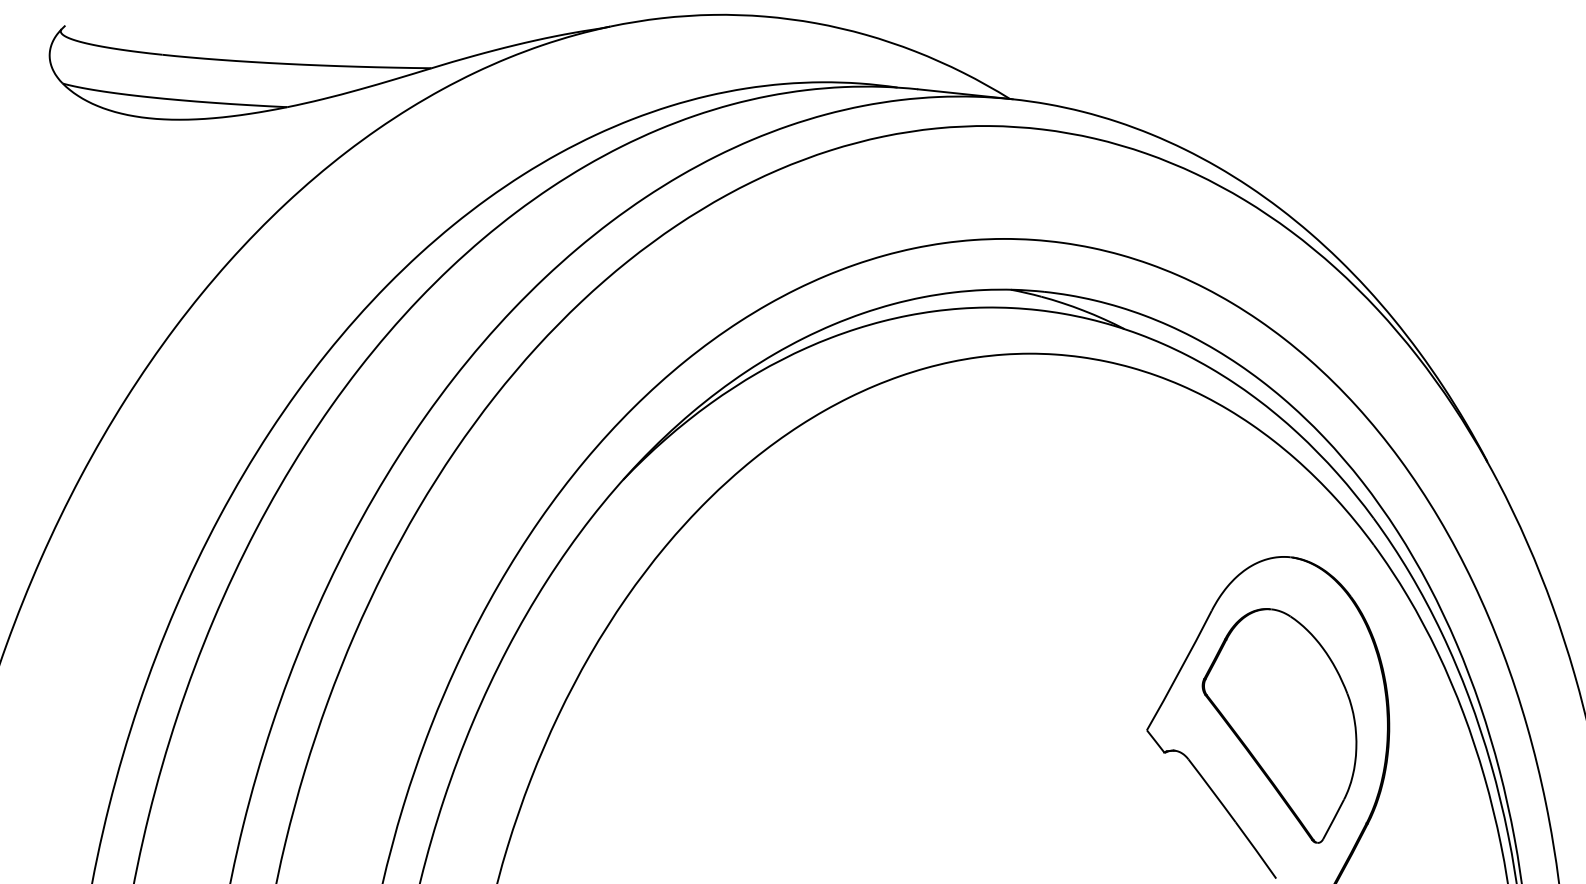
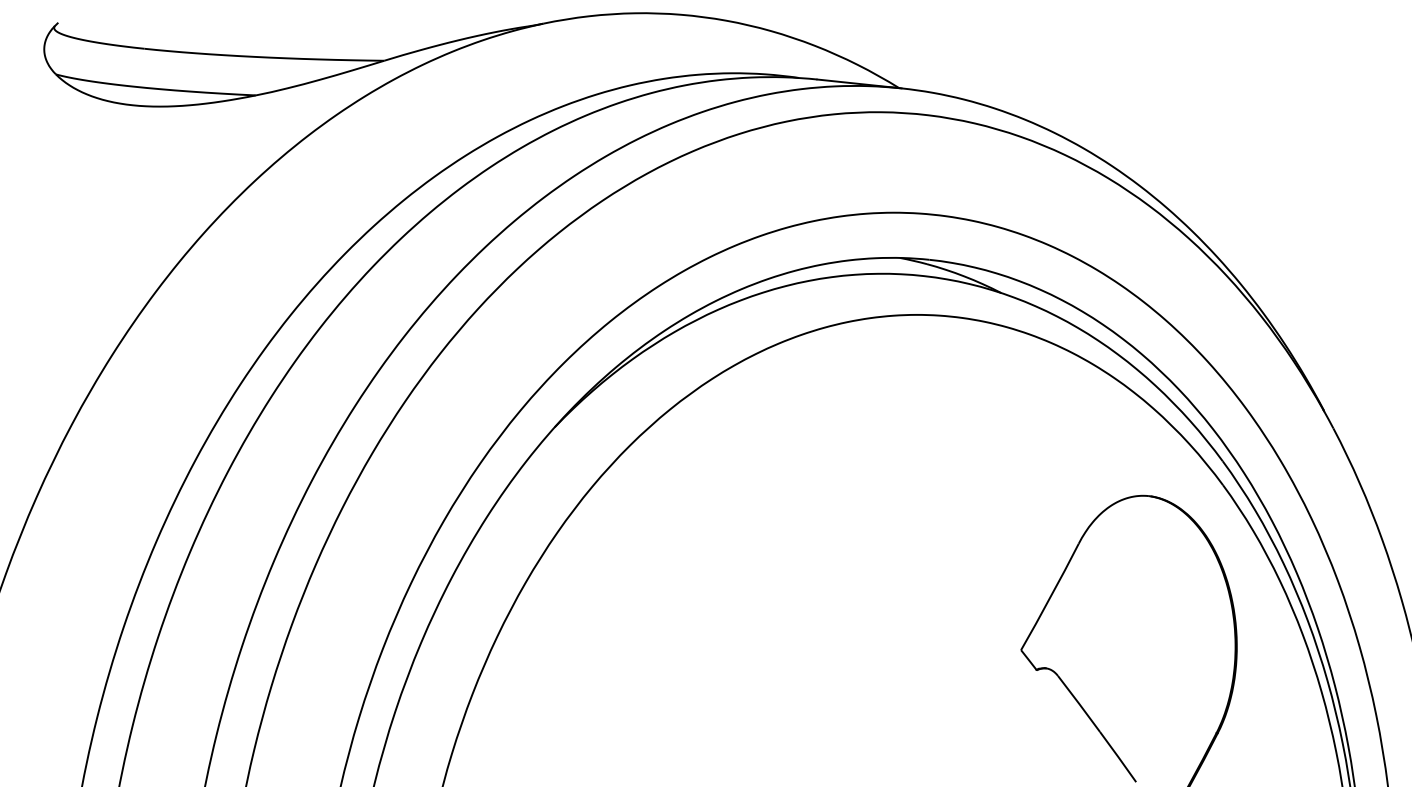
part: (1278, 726) -> (1138, 646), removed

